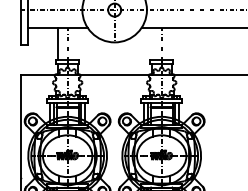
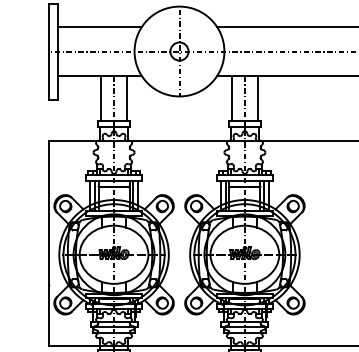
line: (77, 43) -> (127, 98), added
line: (152, 43) -> (231, 98), added
line: (171, 43) -> (258, 98), added

